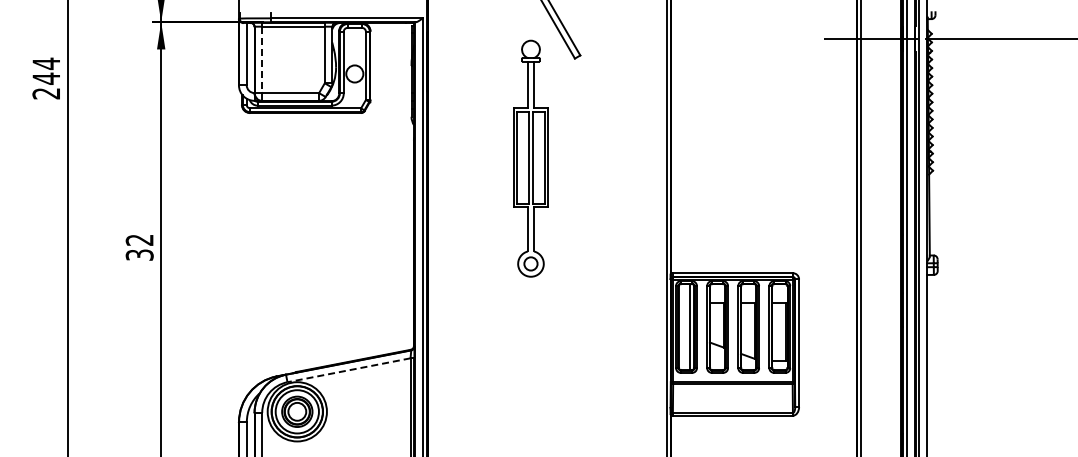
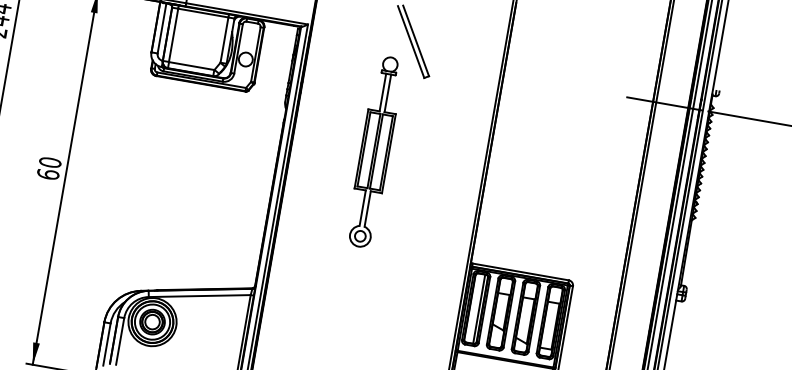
line: (262, 60) -> (173, 35), dashed -> solid
text: (139, 247) -> (49, 168), 32 -> 60
line: (349, 370) -> (200, 296), dashed -> solid

